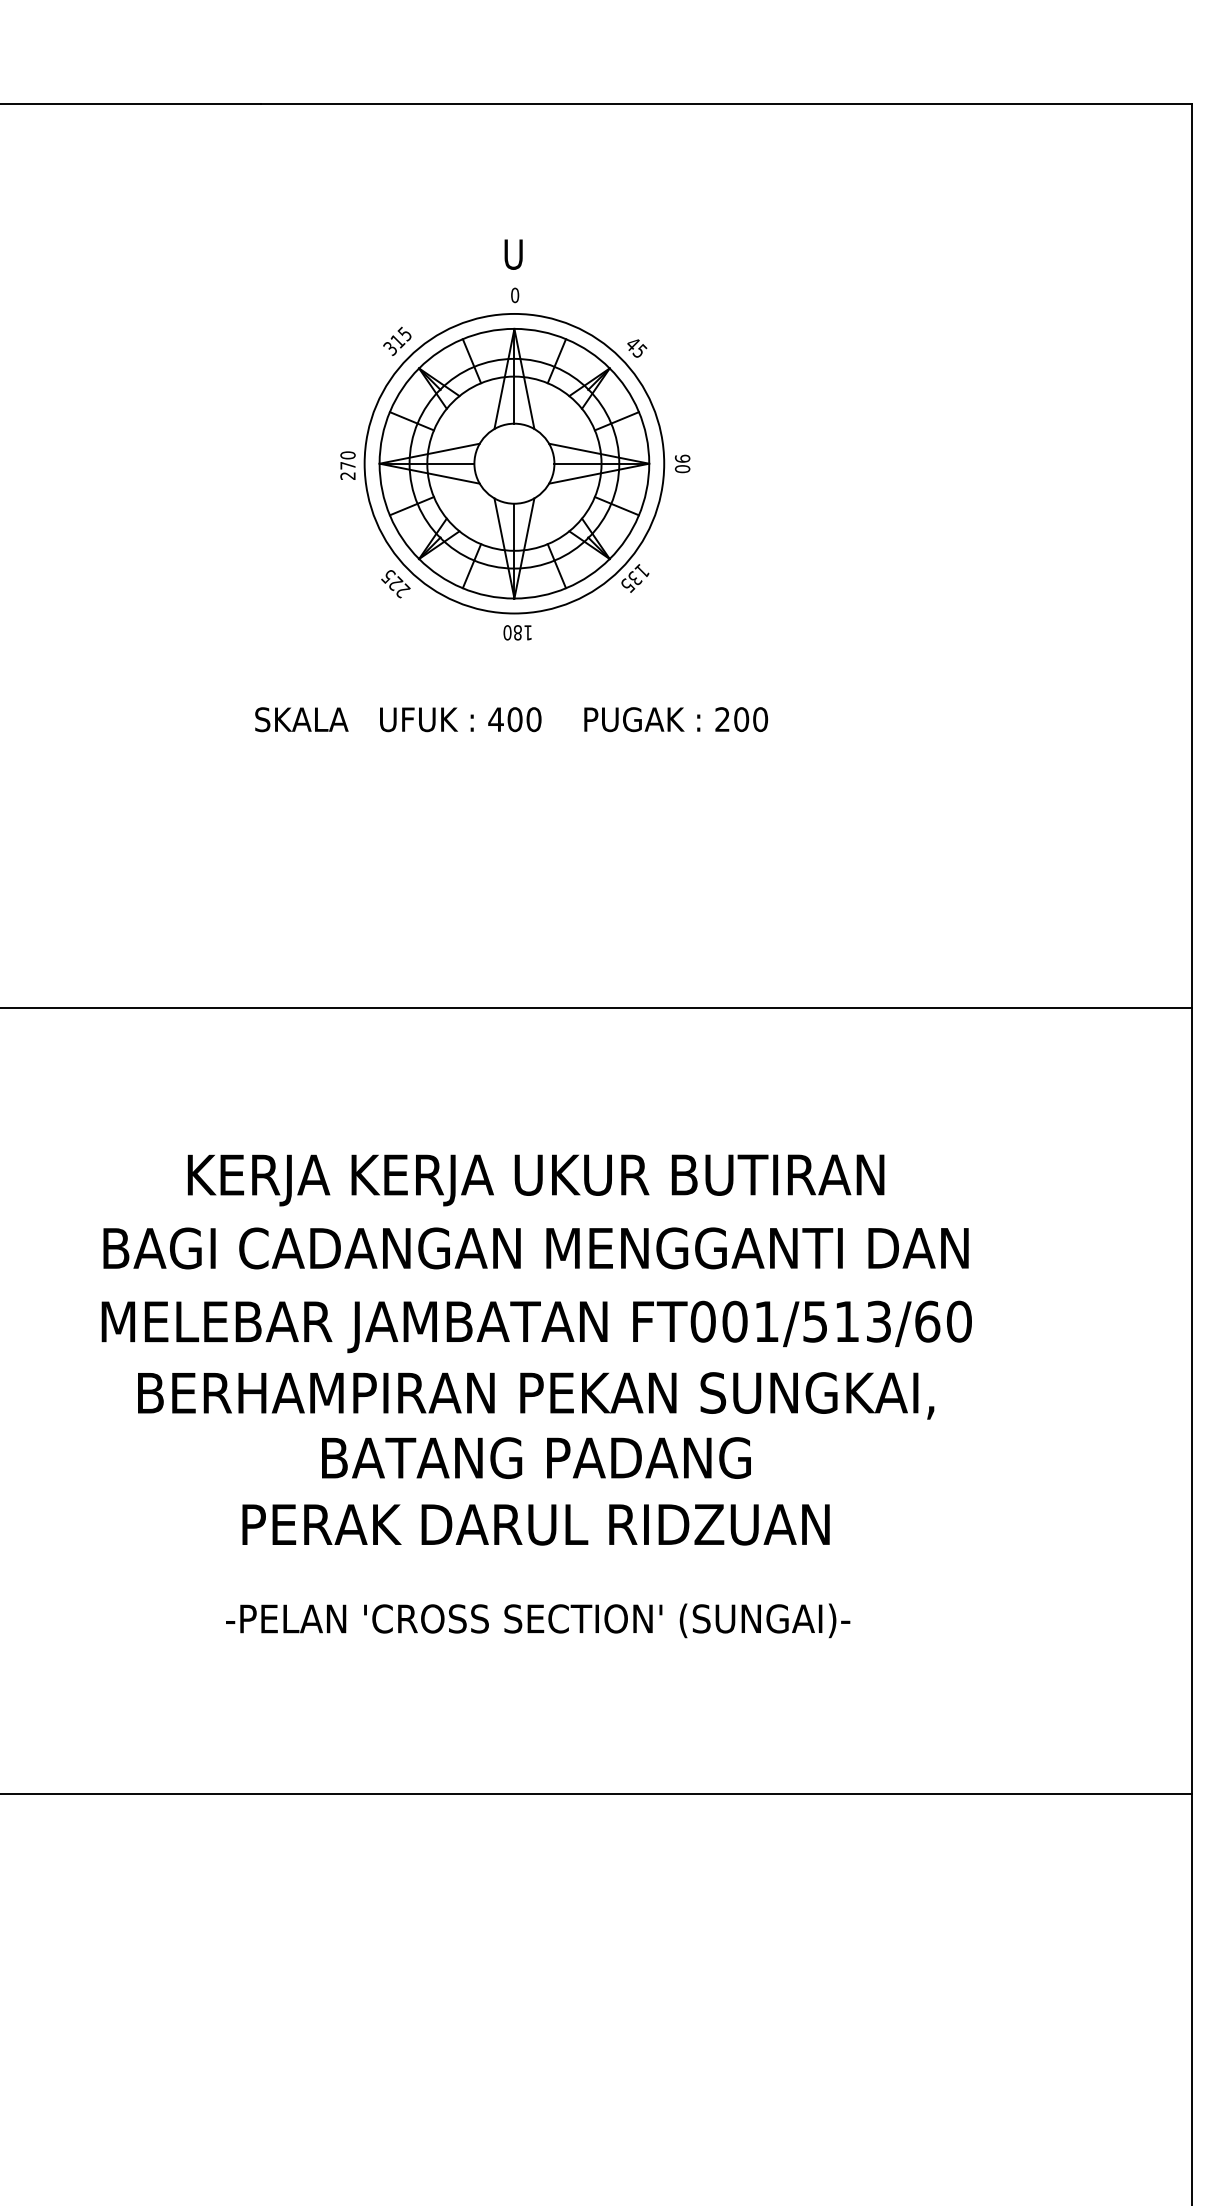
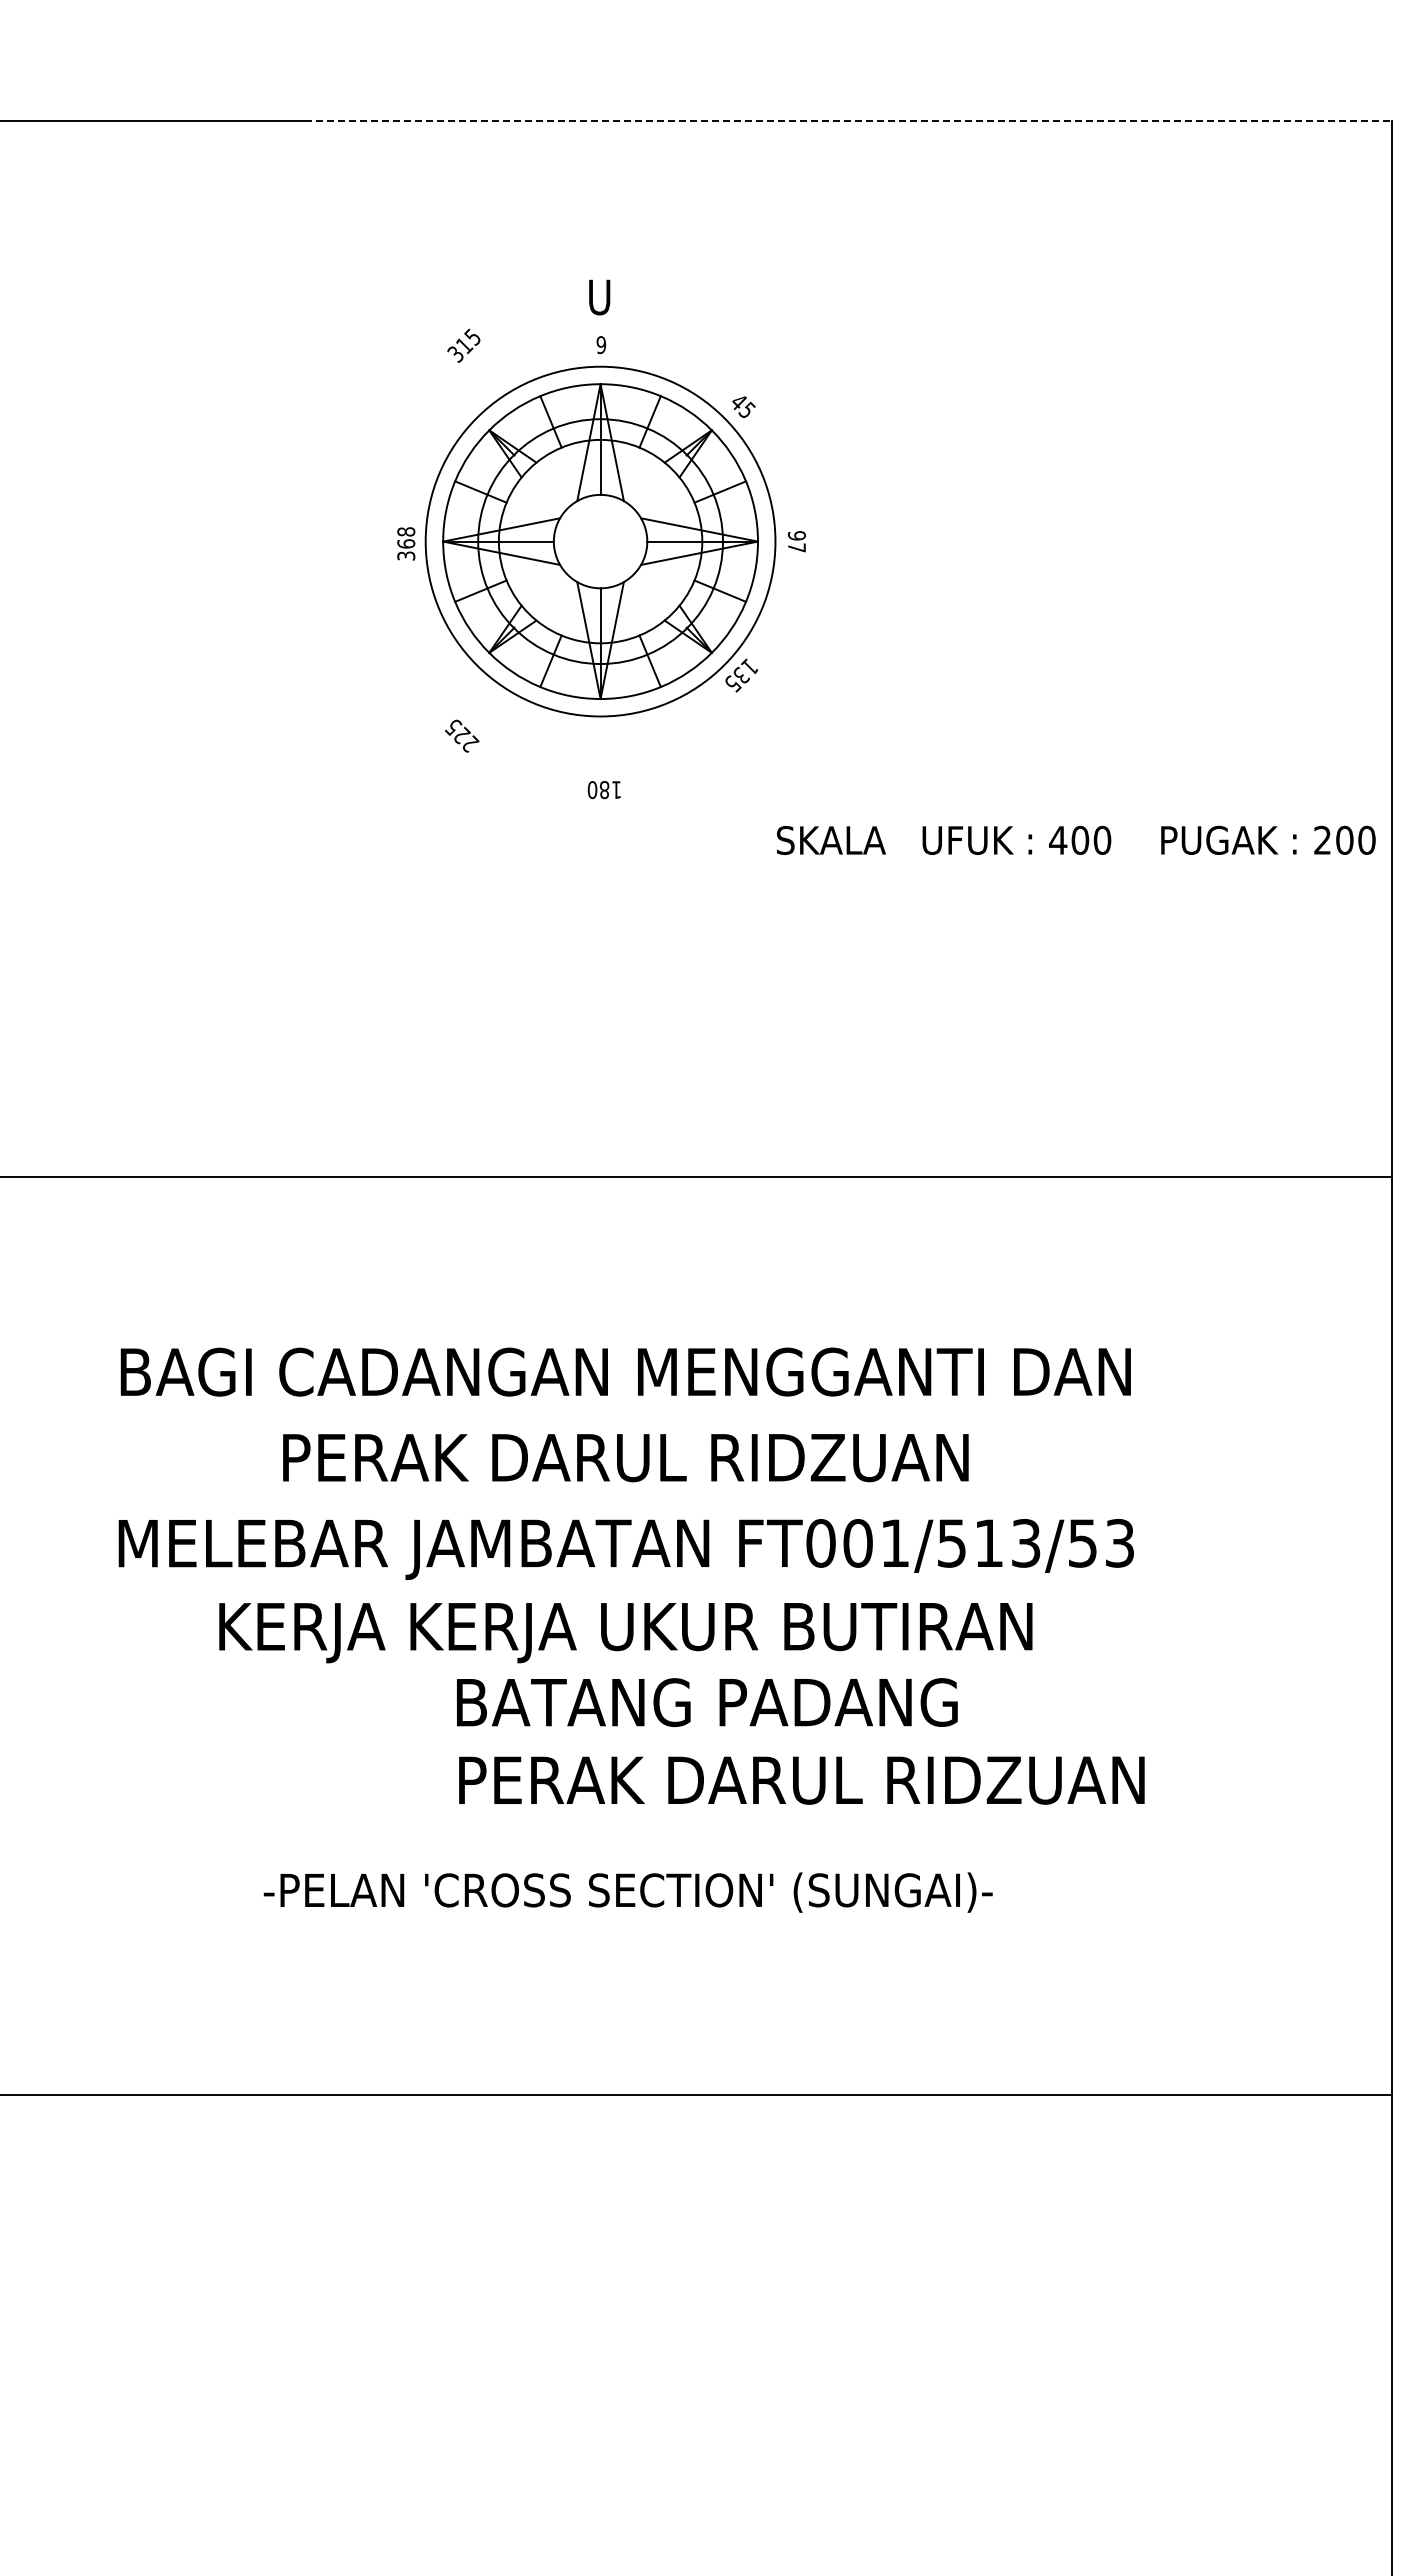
line: (726, 103) -> (848, 121), solid -> dashed
text: (514, 295) -> (600, 345), 0 -> 9
text: (397, 341) -> (463, 345), moved
text: (348, 465) -> (406, 543), 270 -> 368
text: (682, 468) -> (796, 547), 90 -> 97
text: (396, 583) -> (462, 735), moved
text: (516, 633) -> (603, 790), moved
text: (511, 718) -> (1076, 839), moved
text: (535, 1179) -> (625, 1377), KERJA KERJA UKUR BUTIRAN -> BAGI CADANGAN MENGGANTI DAN
text: (535, 1248) -> (625, 1457), BAGI CADANGAN MENGGANTI DAN -> PERAK DARUL RIDZUAN
text: (943, 1320) -> (1101, 1542), FT001/513/60 -> FT001/513/53
text: (535, 1398) -> (625, 1632), BERHAMPIRAN PEKAN SUNGKAI, -> KERJA KERJA UKUR BUTIRAN
text: (536, 1458) -> (707, 1702), moved
text: (535, 1524) -> (801, 1780), moved

